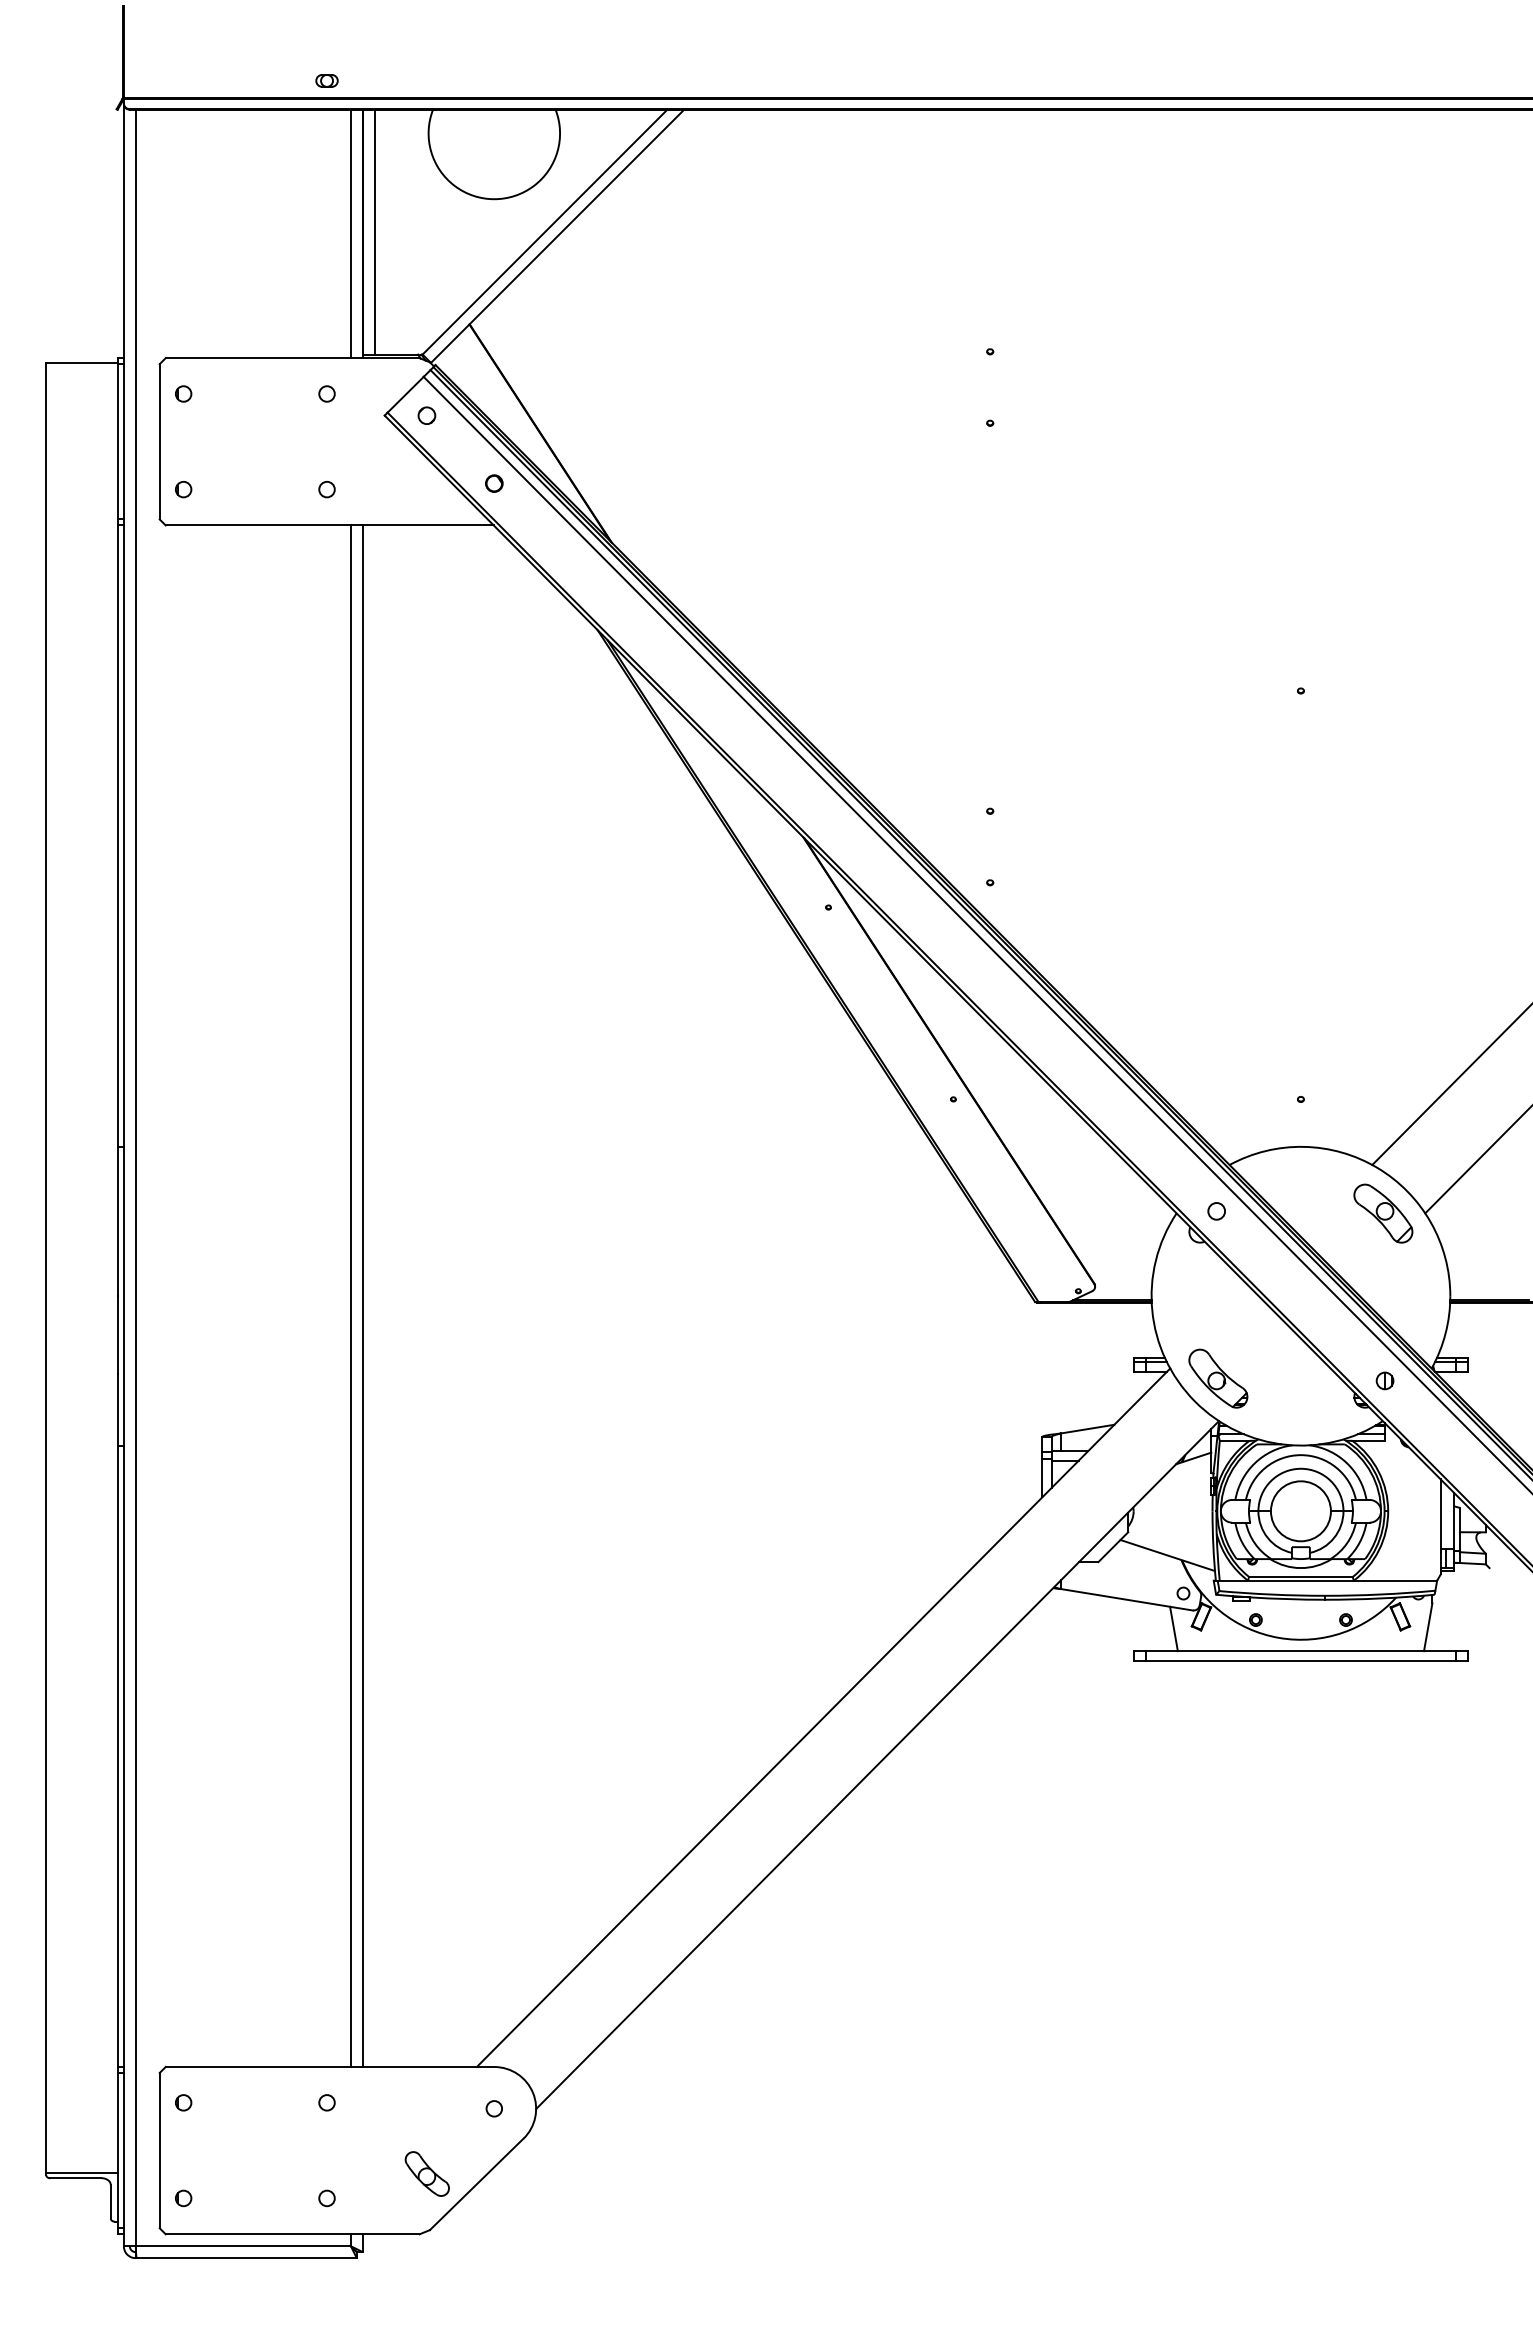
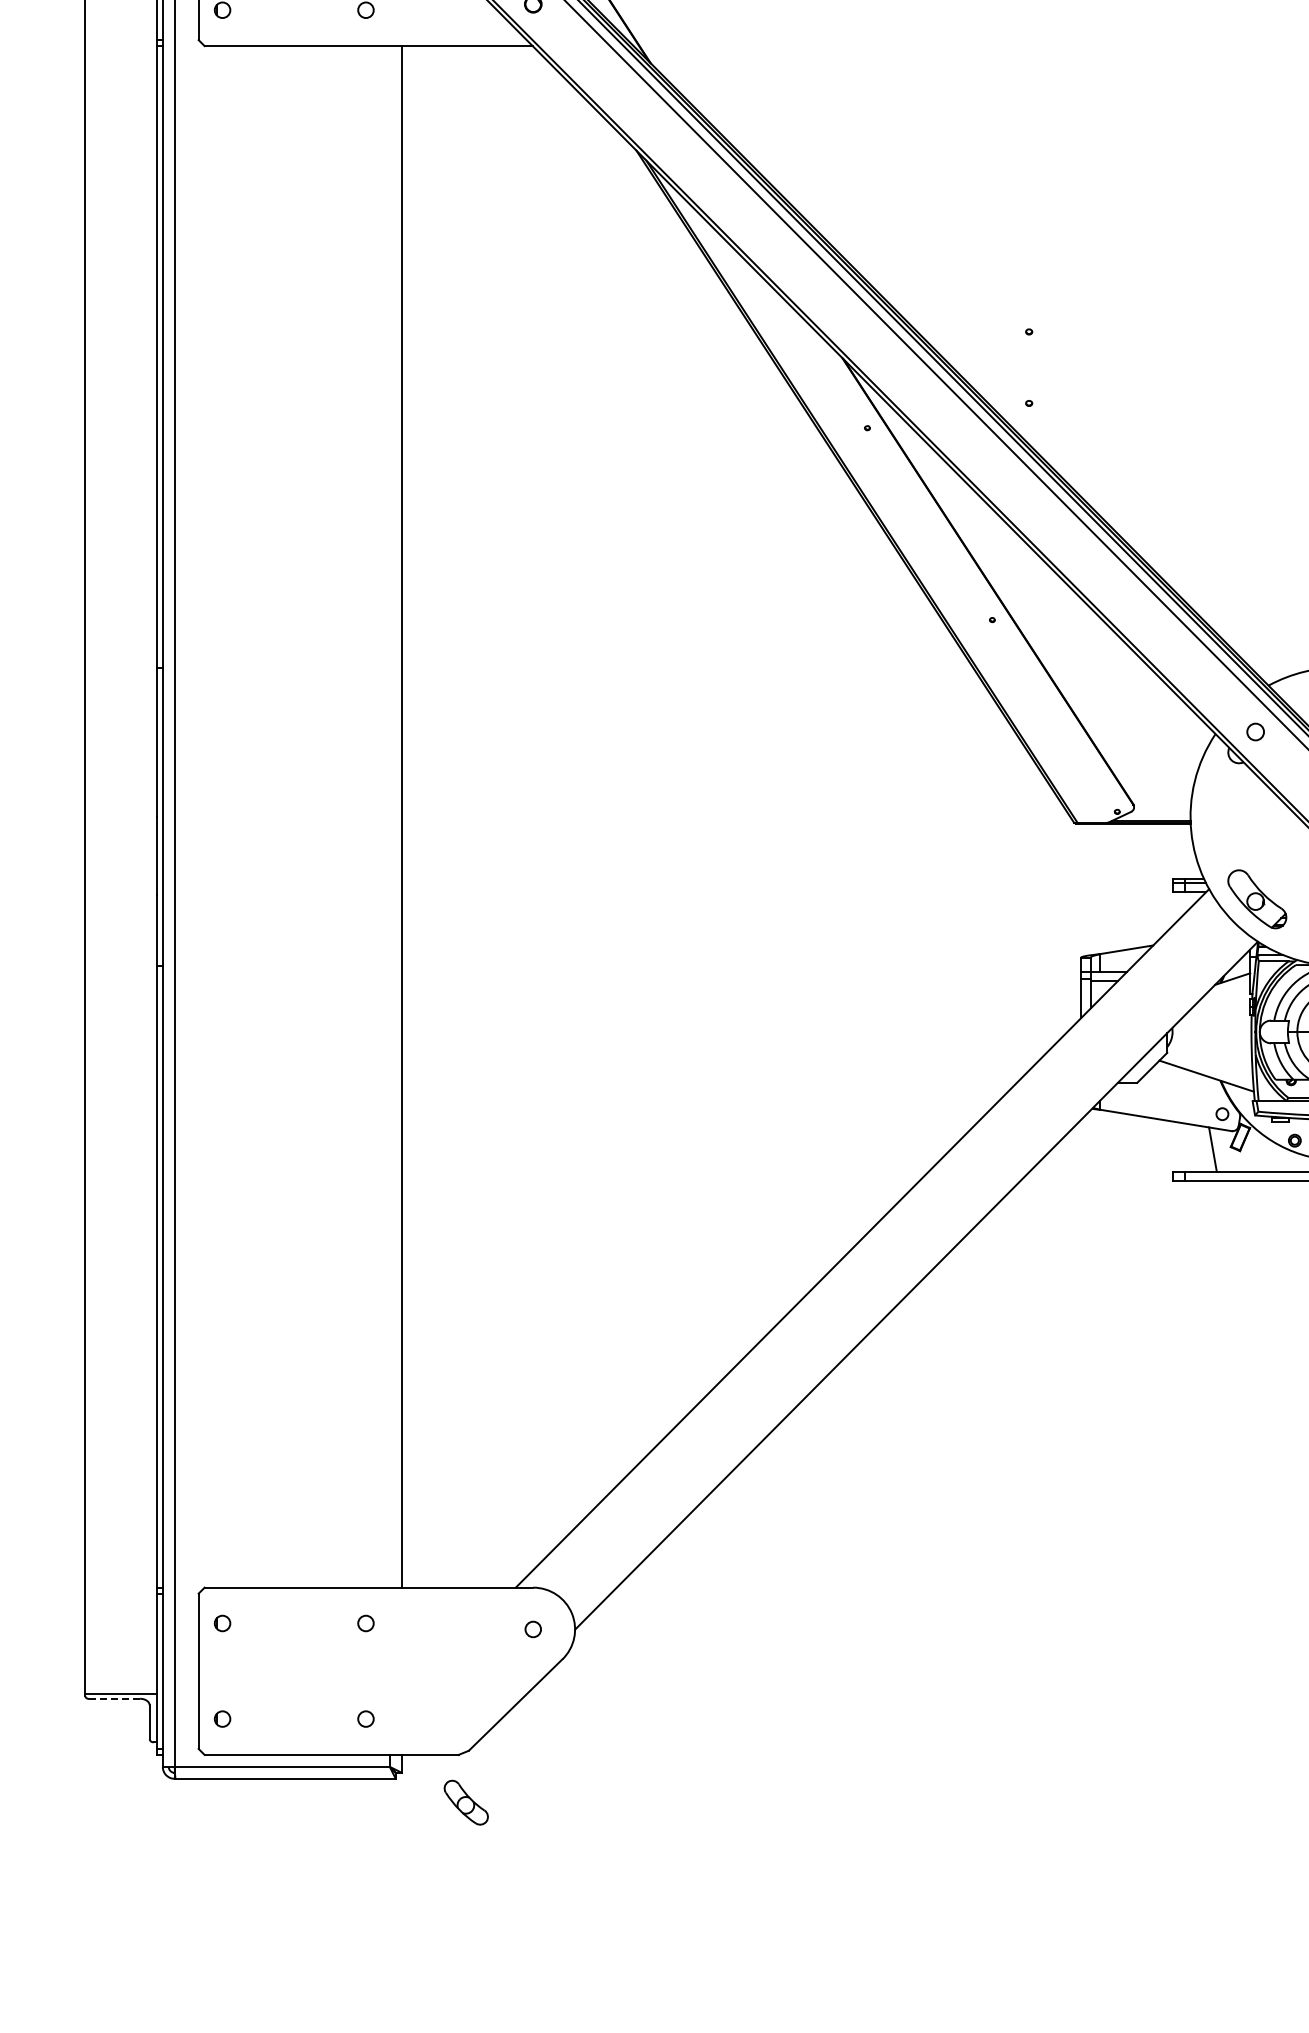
line: (350, 1295) -> (389, 816), removed
part: (426, 2173) -> (465, 1802), moved
line: (75, 2178) -> (114, 1699), solid -> dashed

